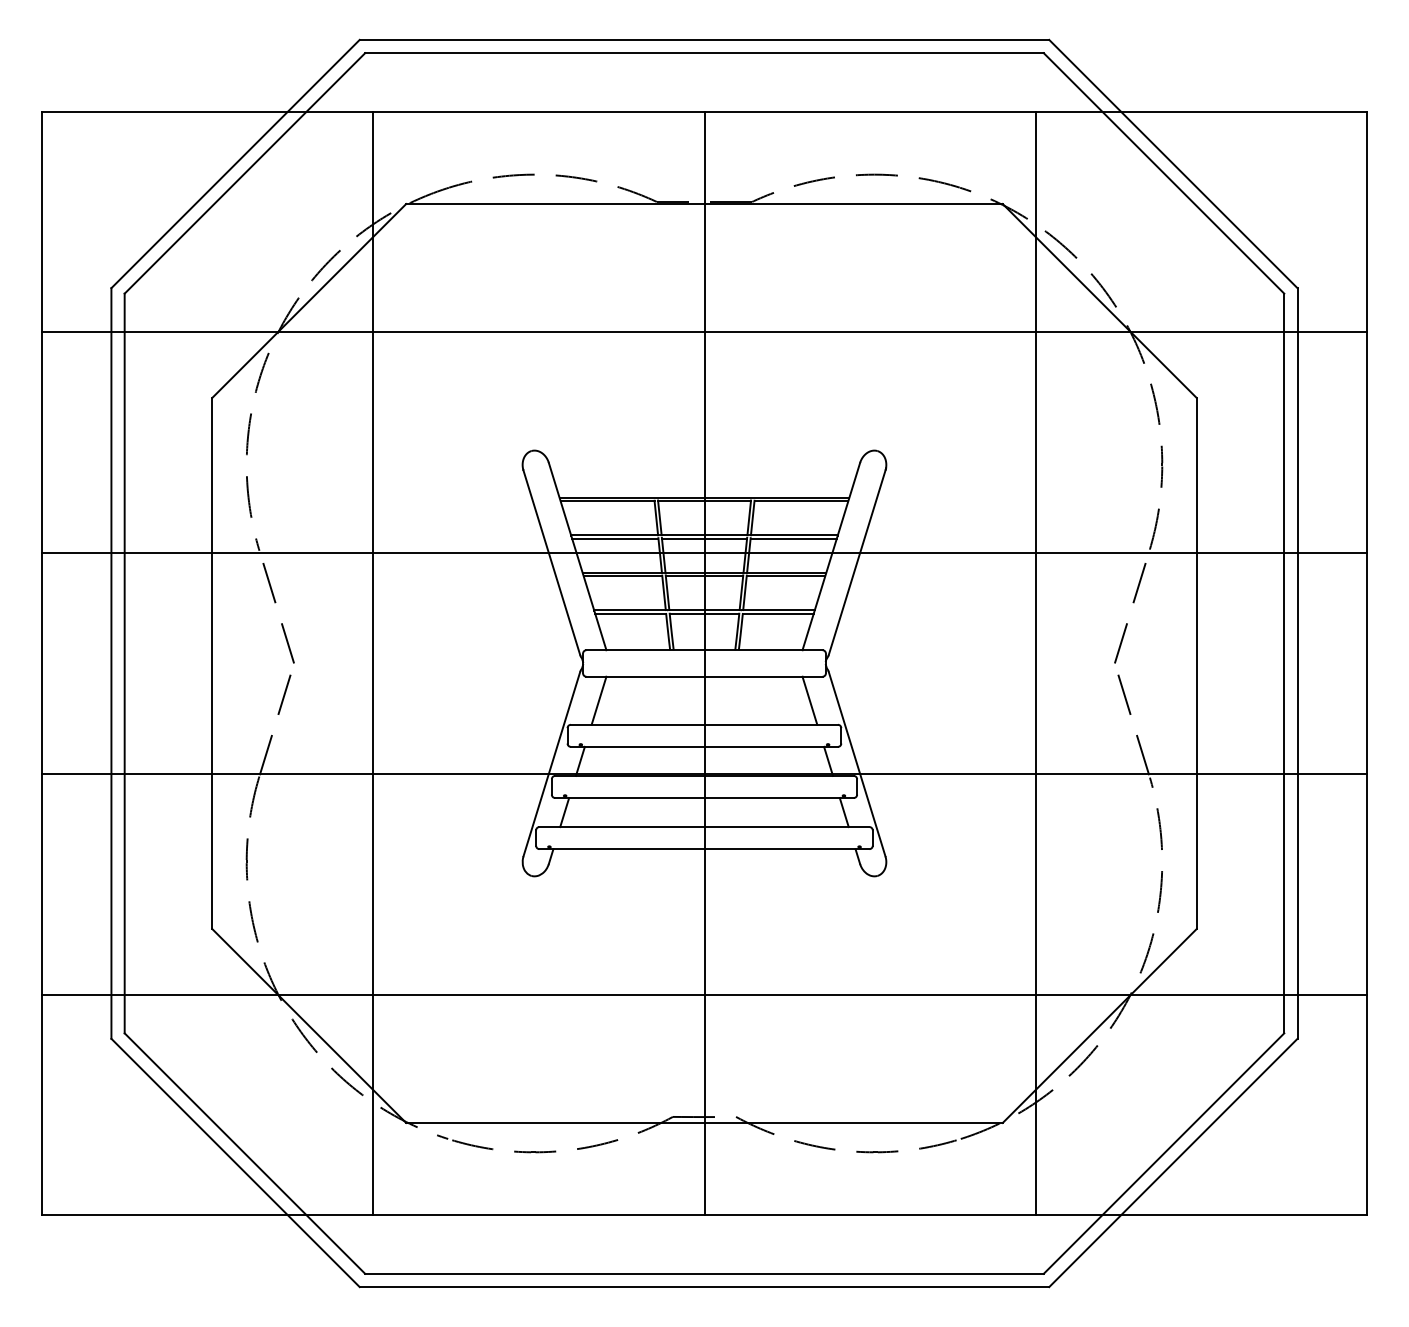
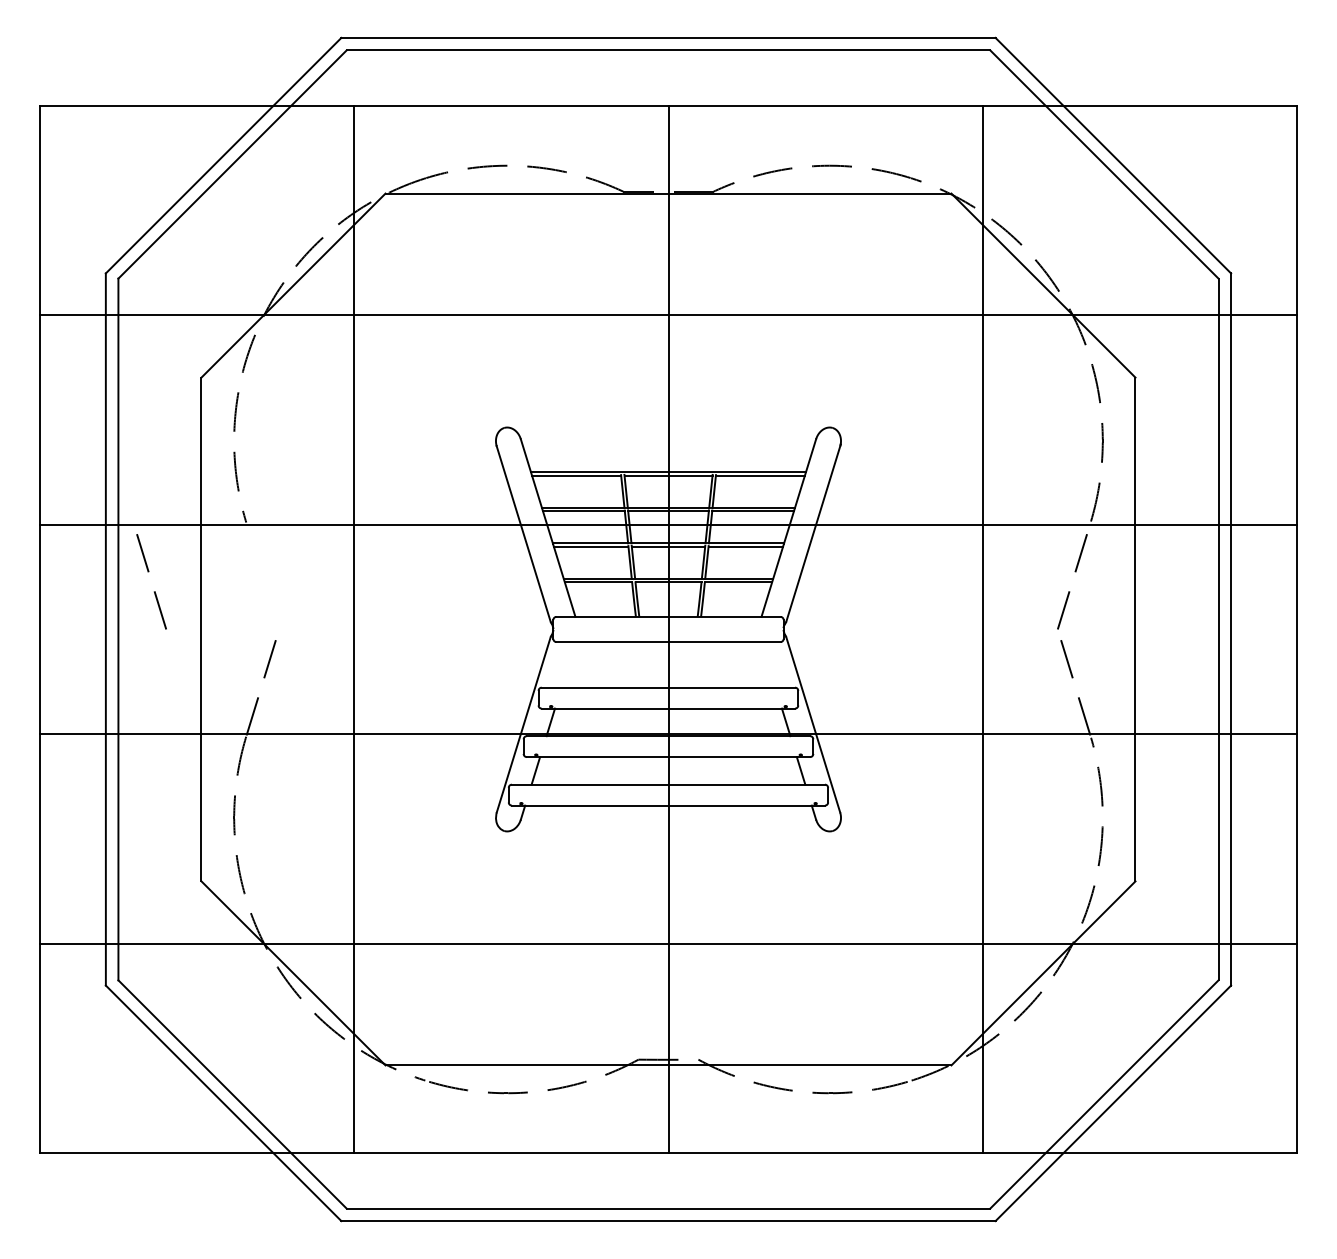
line: (275, 603) -> (148, 572), moved
line: (598, 700) -> (567, 664), removed
line: (809, 700) -> (768, 664), removed

